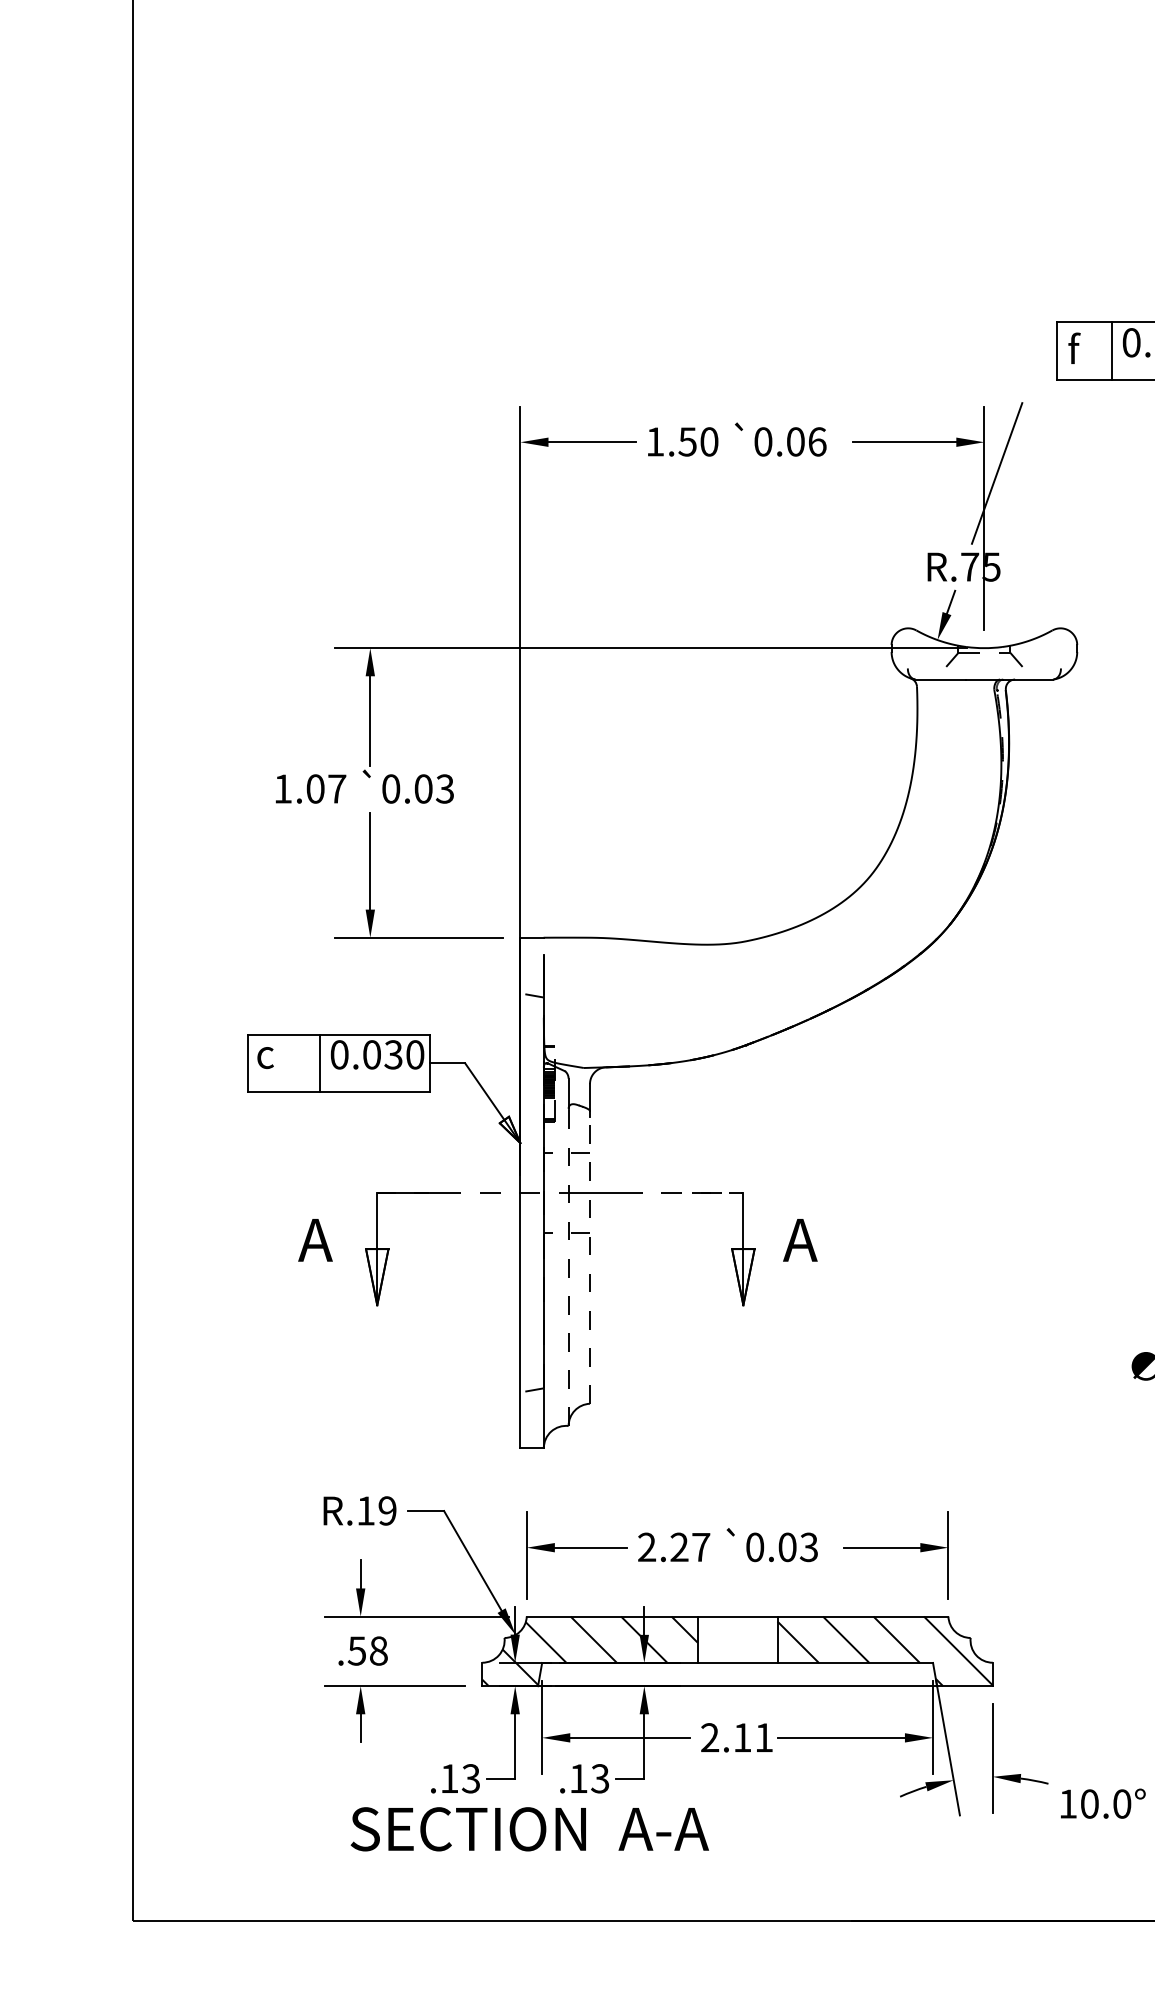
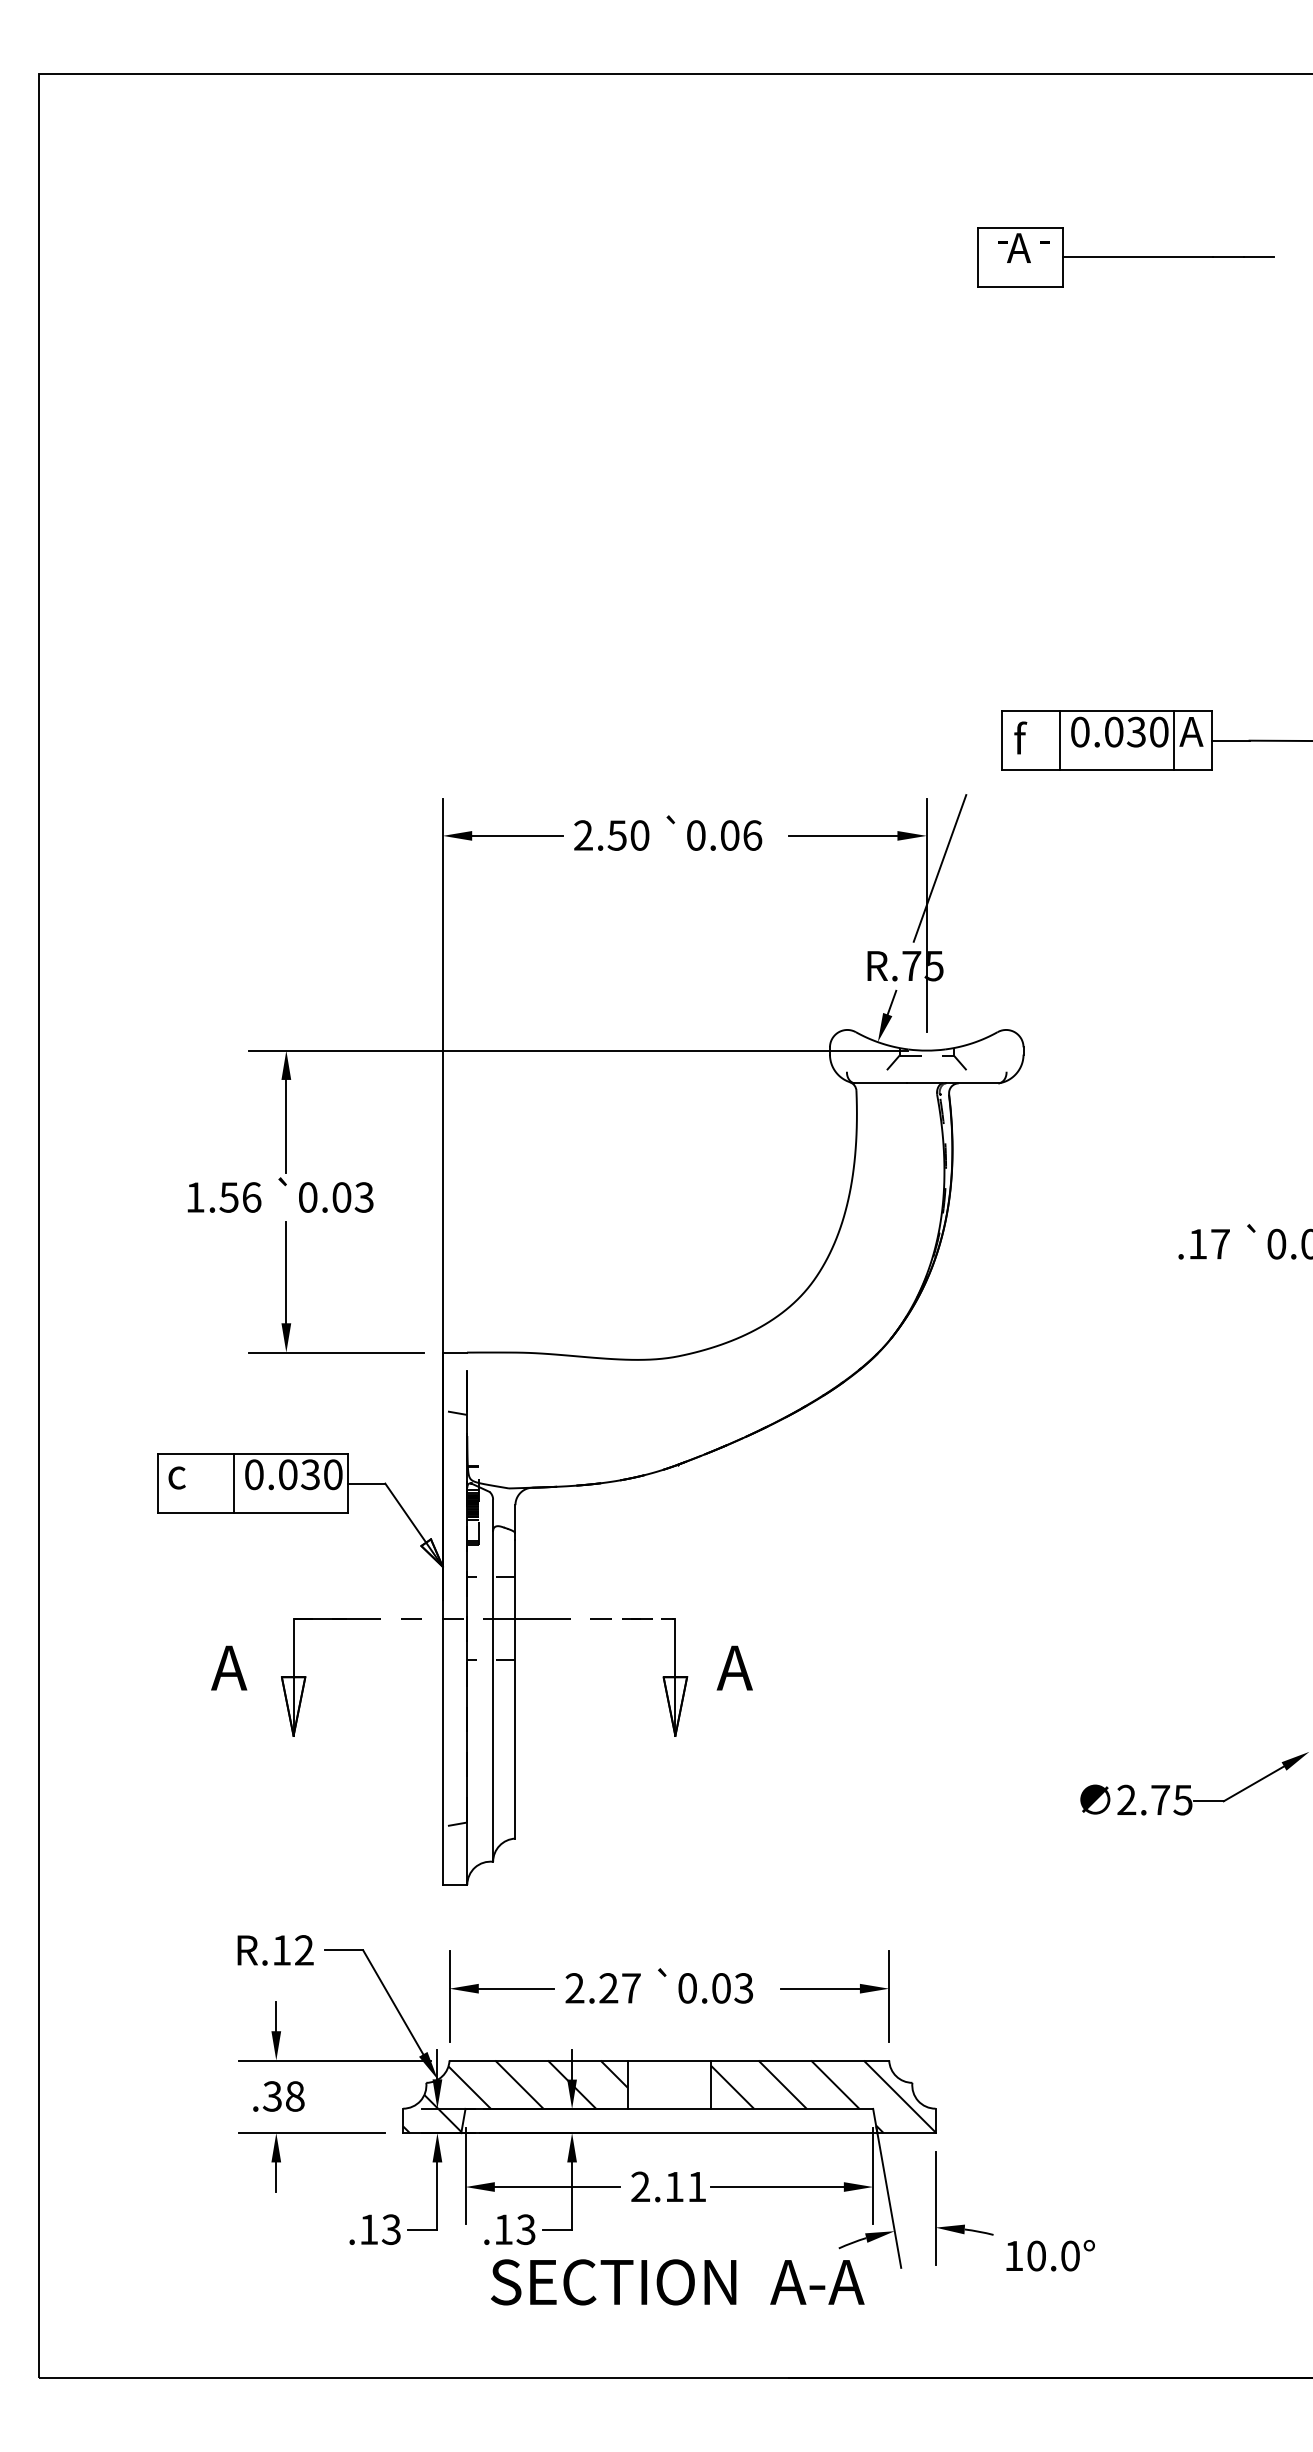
text: (655, 441) -> (583, 835), 1.50 -> 2.50
text: (326, 789) -> (240, 1197), 1.07 -> 1.56
line: (590, 1259) -> (515, 1688), dashed -> solid
line: (568, 1266) -> (493, 1695), dashed -> solid
text: (387, 1511) -> (304, 1950), R.19 -> R.12
text: (357, 1651) -> (272, 2096), .58 -> .38
text: (529, 1829) -> (677, 2282), moved

